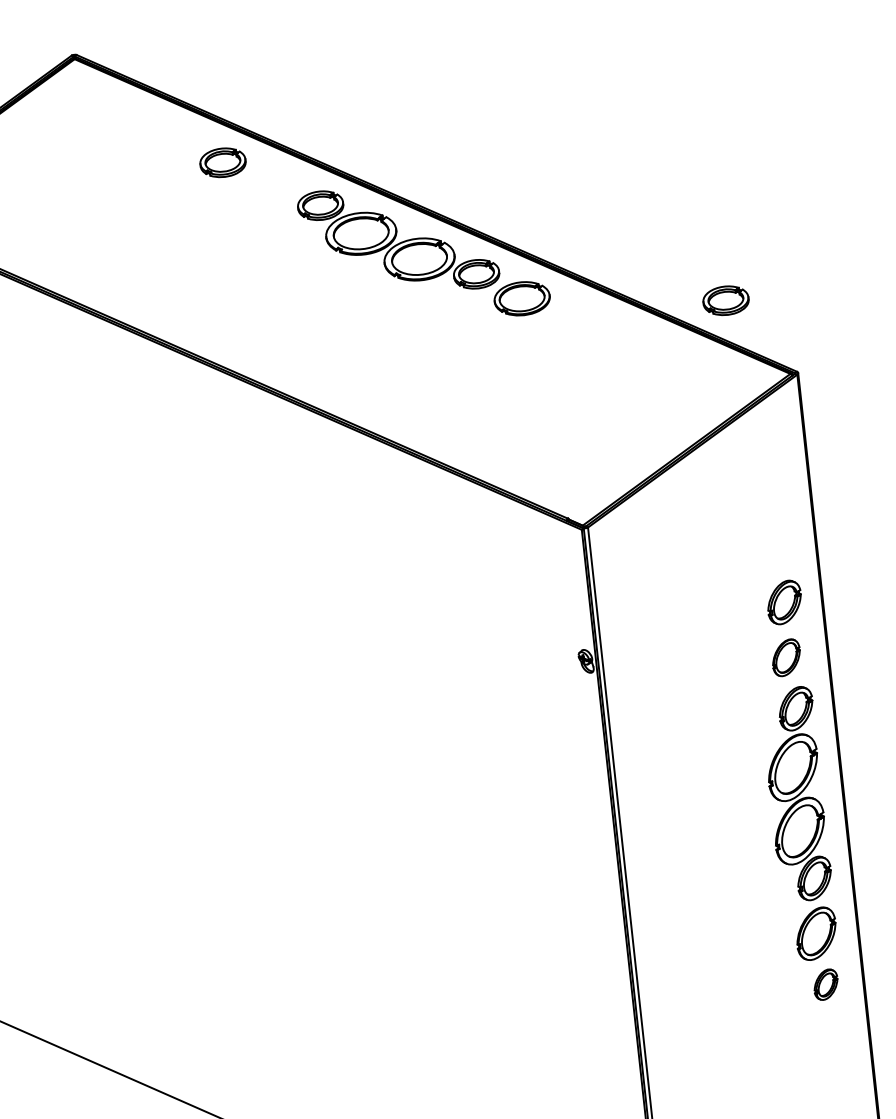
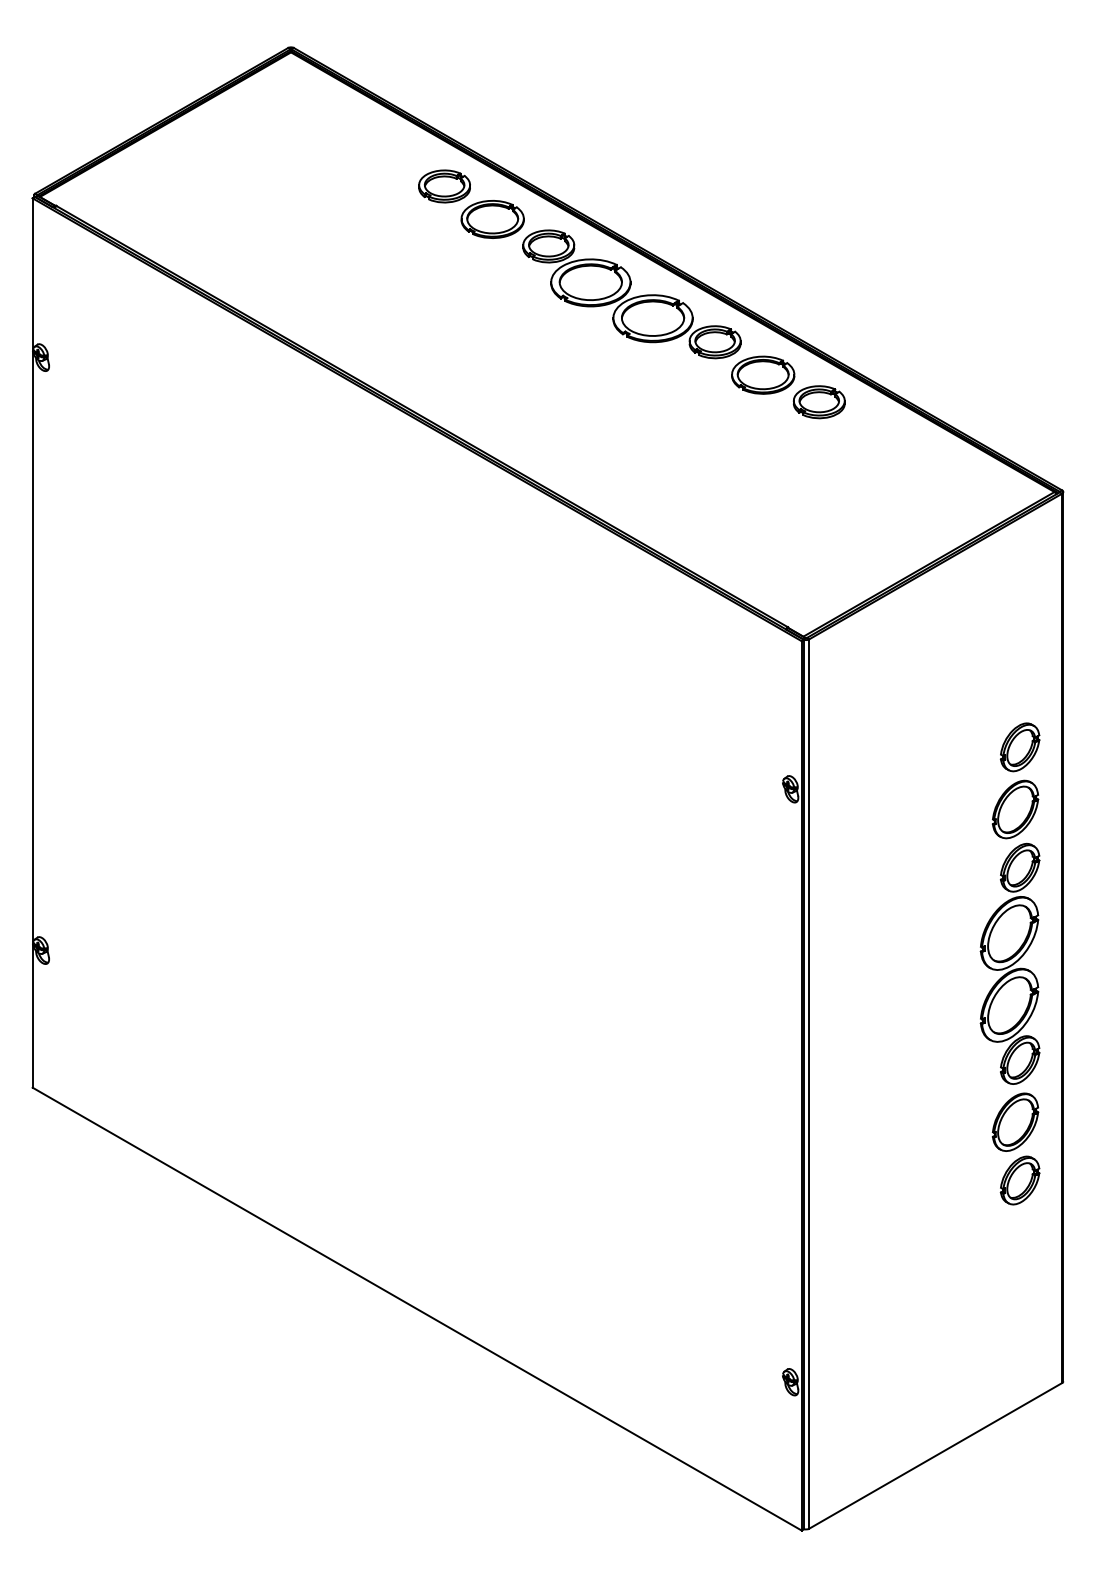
part: (268, 187) -> (492, 219), added
part: (725, 301) -> (818, 402), moved
part: (786, 657) -> (1015, 809), size x1.43
part: (825, 984) -> (1019, 1180), size x1.43

